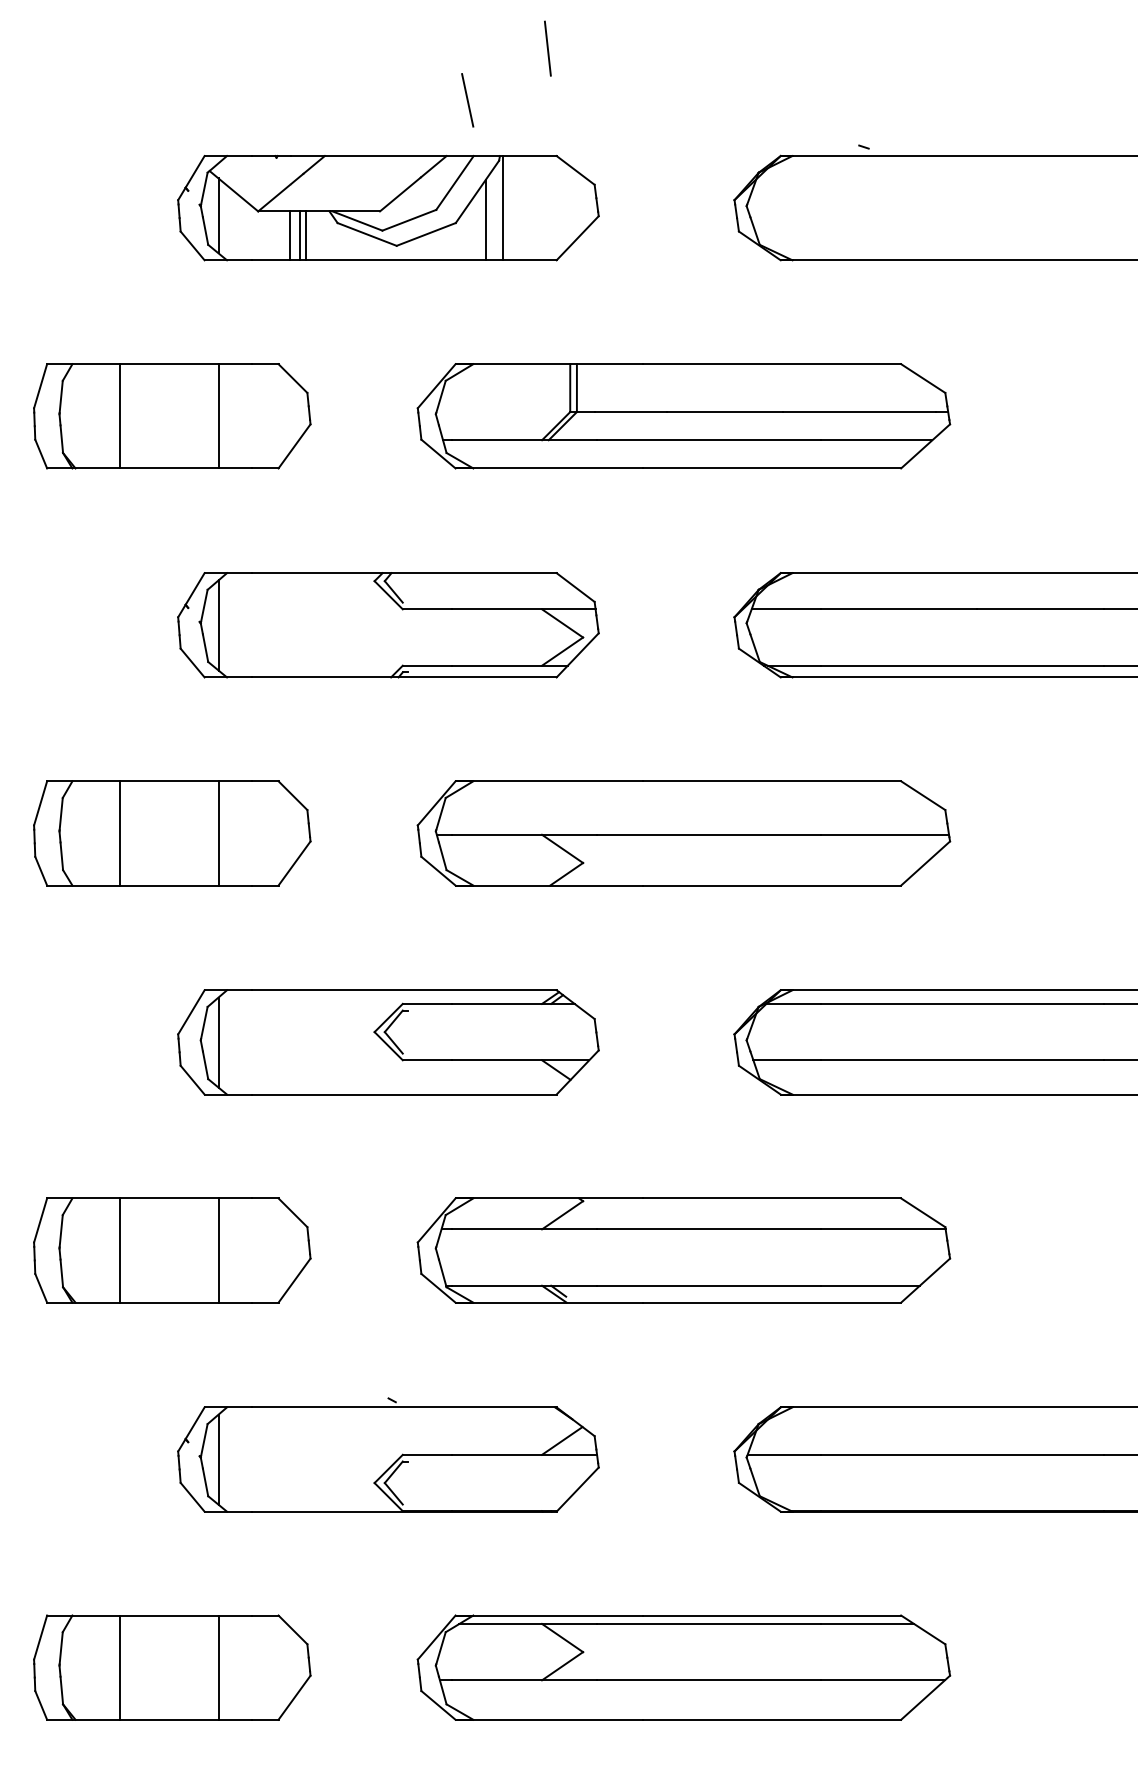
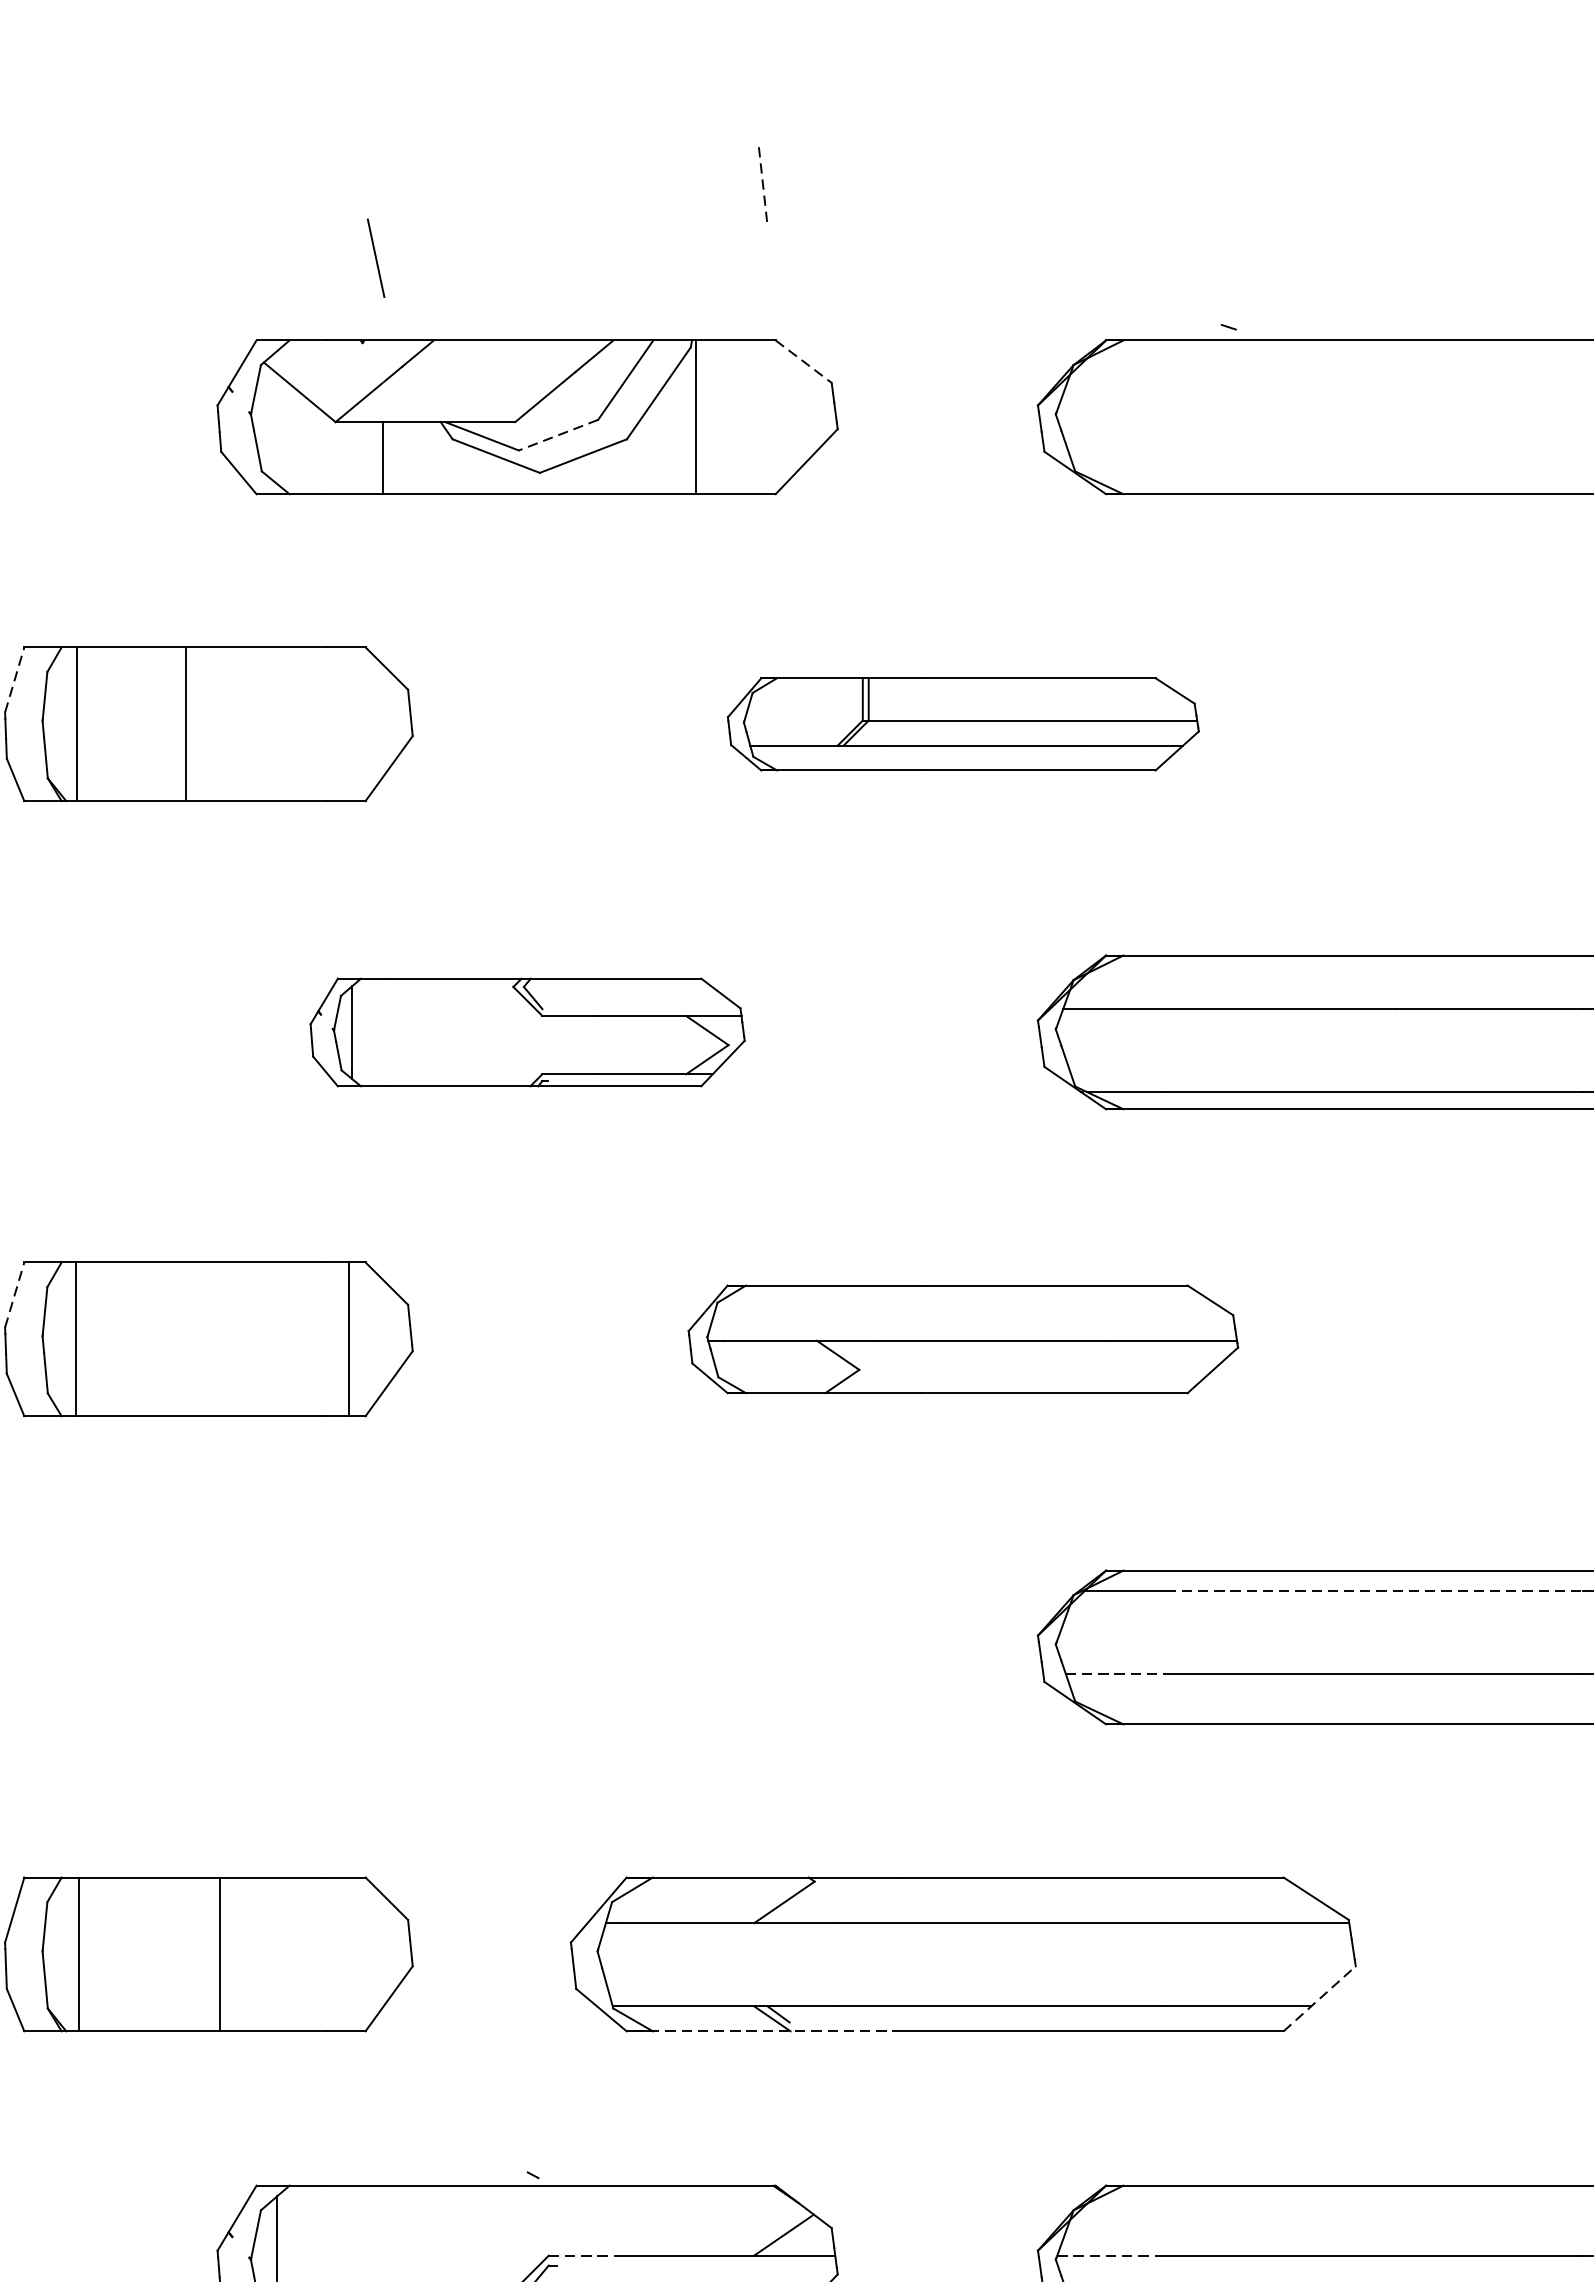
line: (547, 48) -> (762, 181), solid -> dashed
line: (467, 100) -> (375, 258), moved
line: (575, 170) -> (803, 361), solid -> dashed
line: (218, 215) -> (277, 428), removed
line: (485, 219) -> (670, 434), removed
line: (409, 220) -> (558, 435), solid -> dashed
line: (299, 235) -> (396, 457), removed
line: (306, 235) -> (406, 457), removed
line: (40, 386) -> (14, 680), solid -> dashed
line: (120, 416) -> (77, 724), moved
line: (218, 416) -> (185, 724), moved
part: (683, 416) -> (962, 724), size x0.6
part: (388, 625) -> (527, 1032), size x0.7
line: (40, 803) -> (14, 1295), solid -> dashed
line: (120, 833) -> (76, 1339), moved
line: (218, 833) -> (349, 1339), moved
part: (683, 833) -> (962, 1339), size x0.7
line: (962, 1003) -> (1374, 1590), solid -> dashed
part: (388, 1042) -> (527, 1647), removed
line: (787, 1060) -> (1116, 1674), solid -> dashed
line: (120, 1250) -> (79, 1954), moved
line: (218, 1250) -> (219, 1954), moved
line: (925, 1280) -> (1319, 1998), solid -> dashed
line: (549, 1302) -> (765, 2031), solid -> dashed
line: (427, 1454) -> (585, 2255), solid -> dashed
line: (784, 1454) -> (1111, 2255), solid -> dashed

